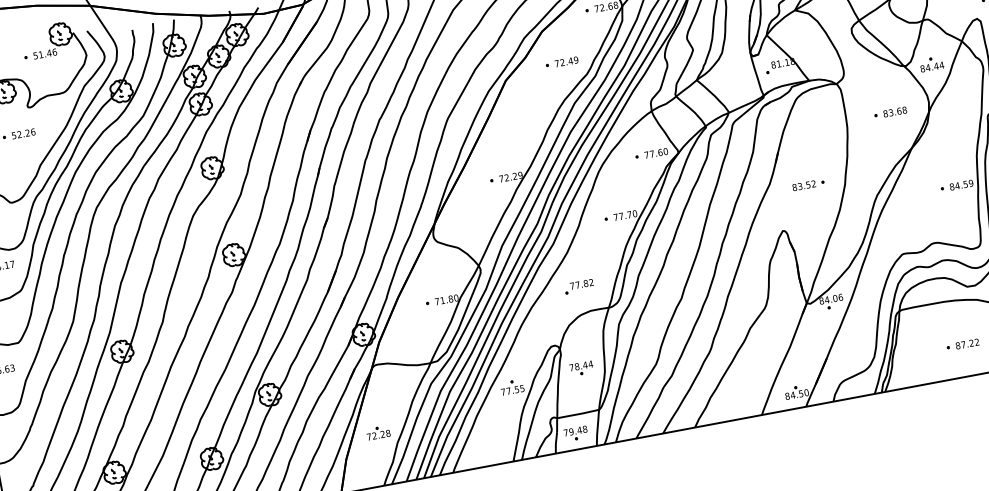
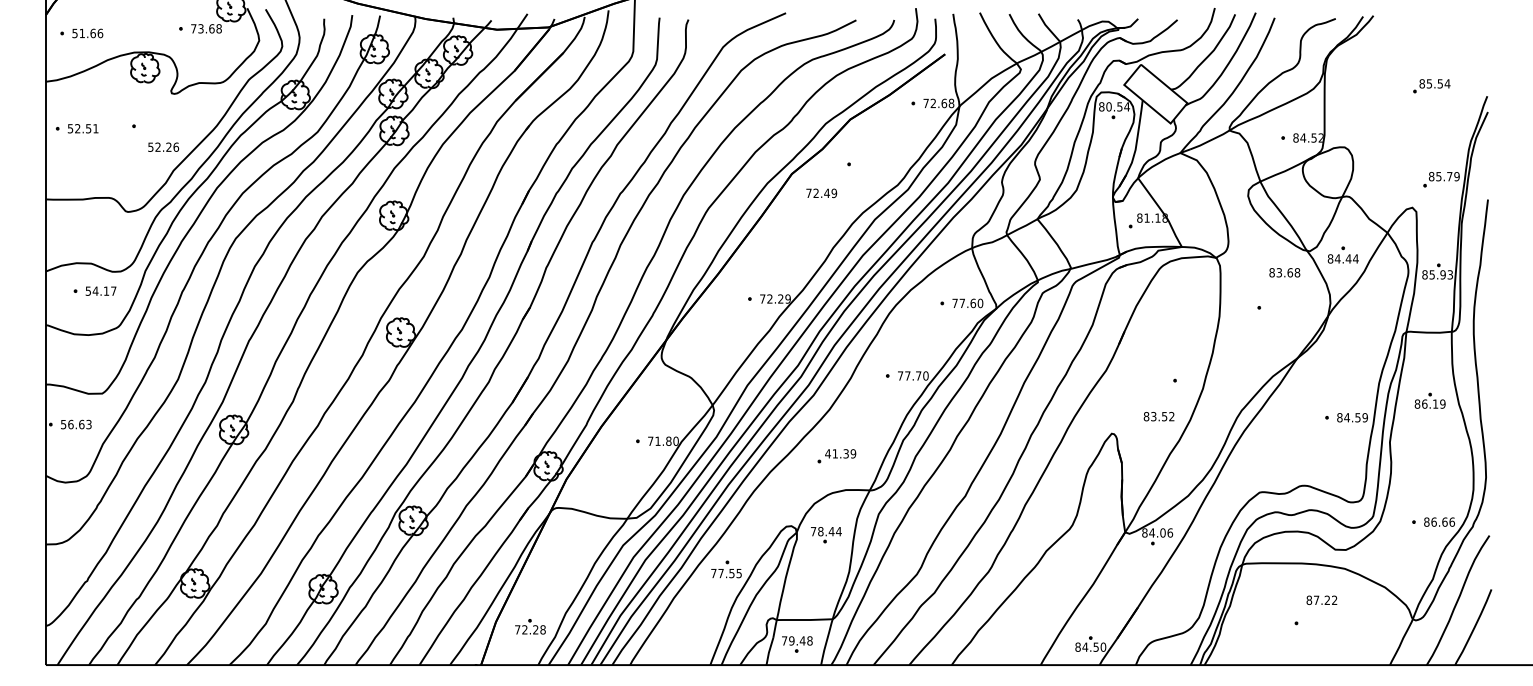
text: (45, 53) -> (206, 28), 51.46 -> 73.68
text: (566, 62) -> (821, 193), moved
text: (894, 111) -> (1284, 272), moved
text: (23, 133) -> (163, 146), moved
text: (803, 185) -> (1158, 416), moved
text: (581, 284) -> (840, 453), 77.82 -> 41.39
text: (967, 343) -> (1321, 599), moved
part: (581, 368) -> (826, 535), moved
part: (378, 432) -> (530, 626), moved

